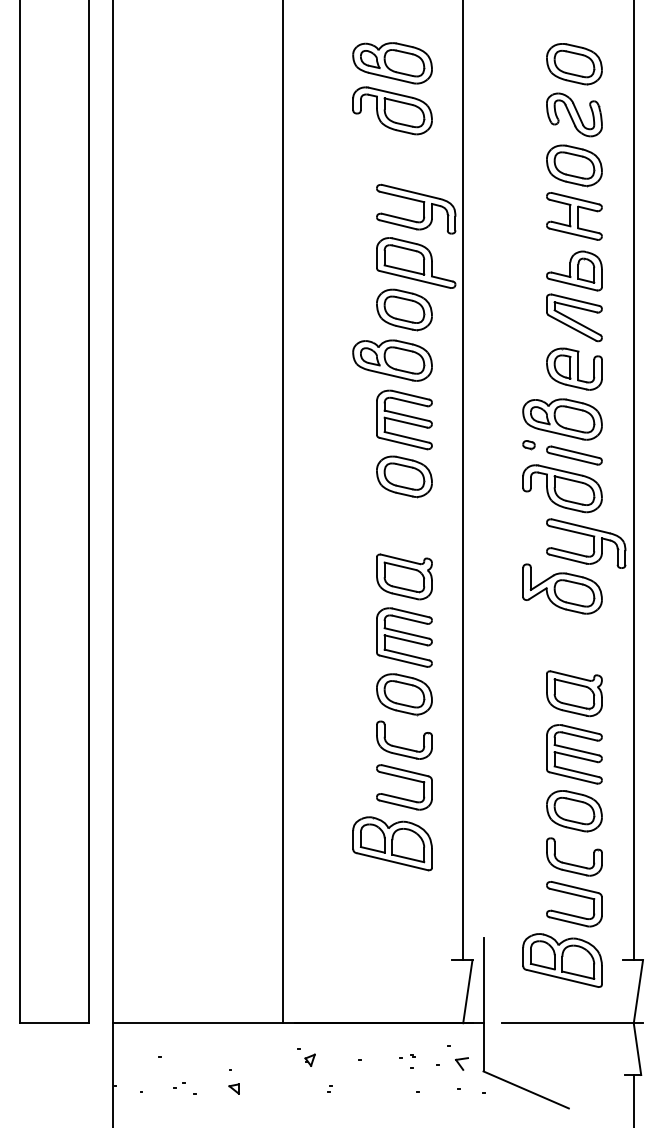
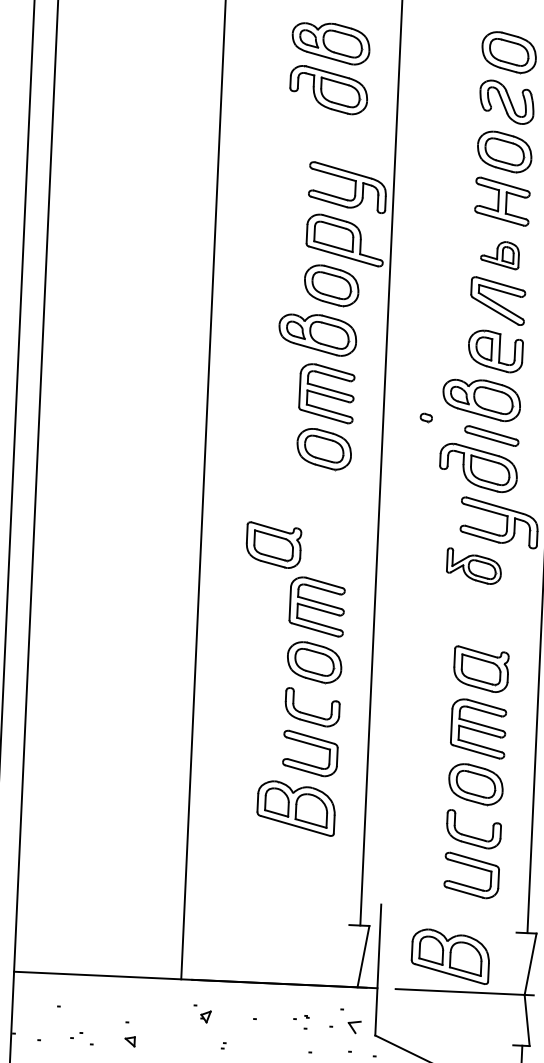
part: (574, 270) -> (500, 254), size x0.7
part: (528, 445) -> (425, 418), moved
part: (404, 576) -> (273, 544), moved
part: (562, 588) -> (474, 565), size x0.7
part: (562, 960) -> (450, 956), moved

